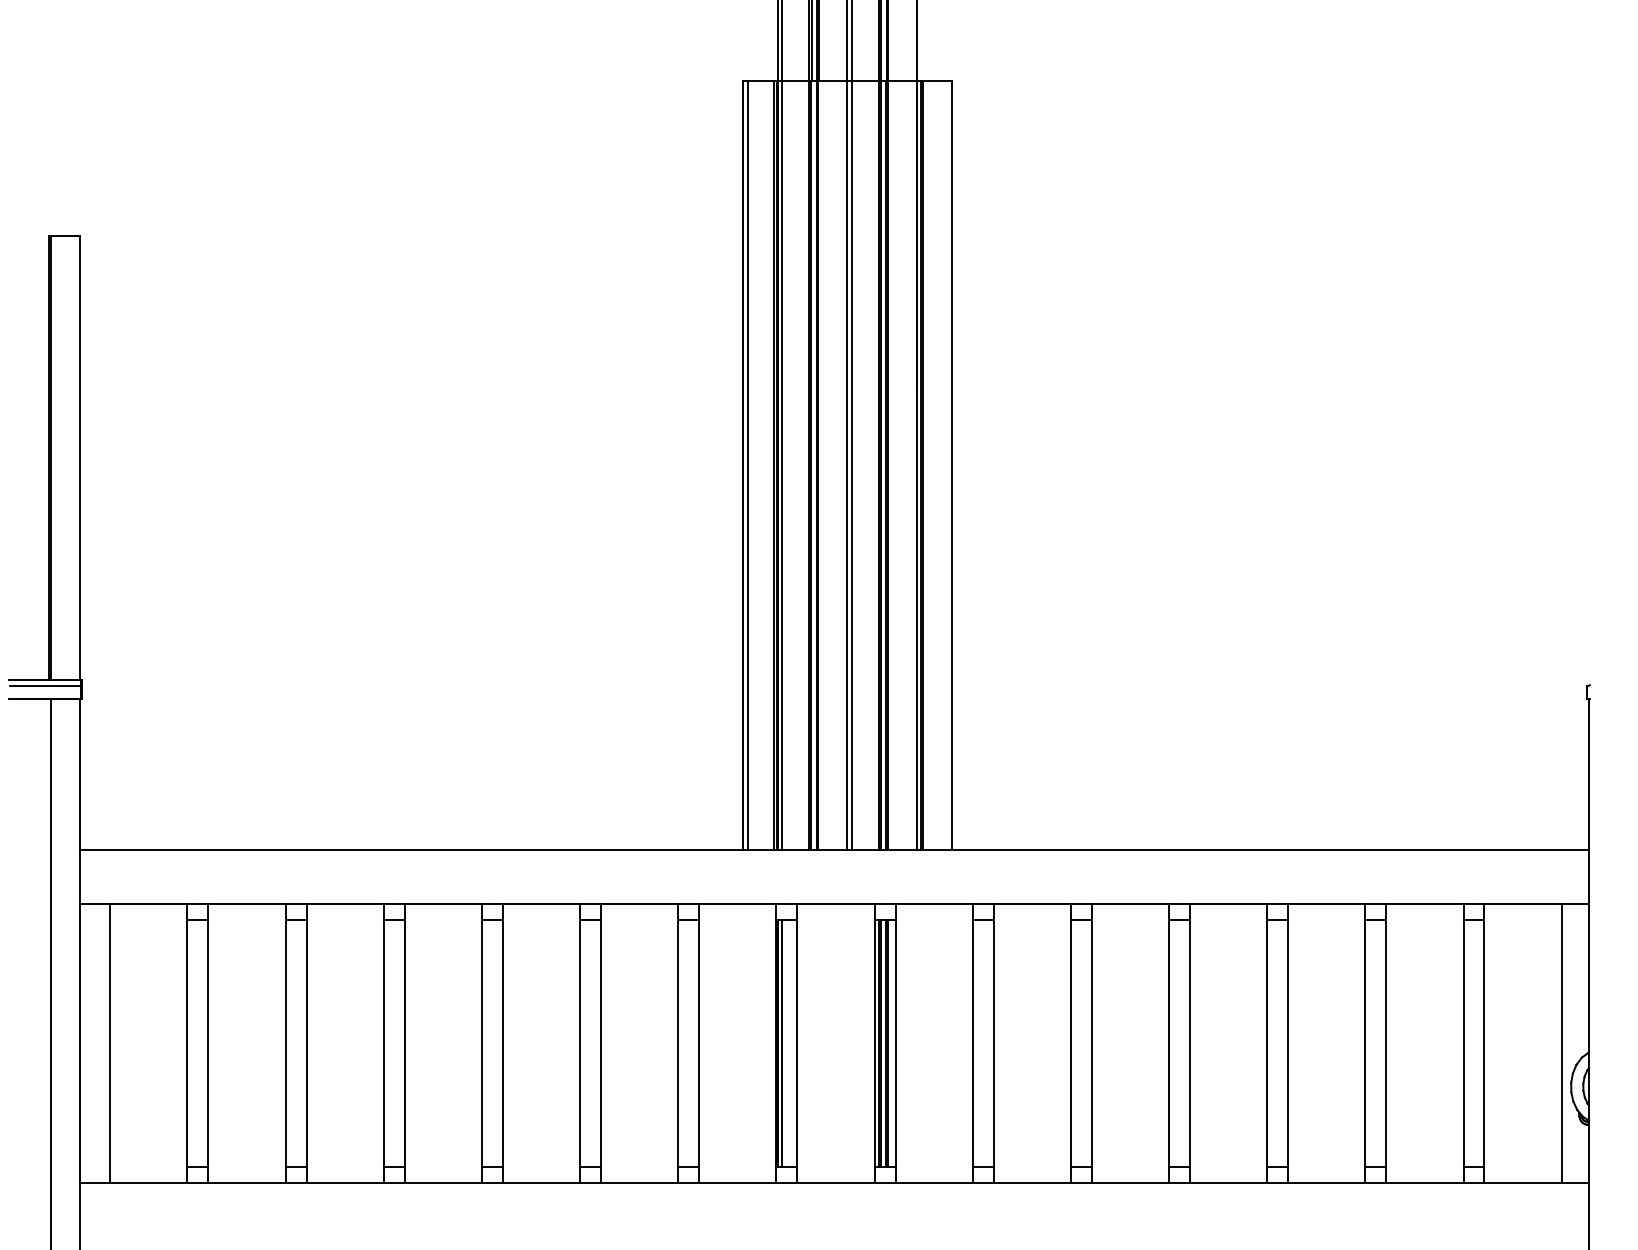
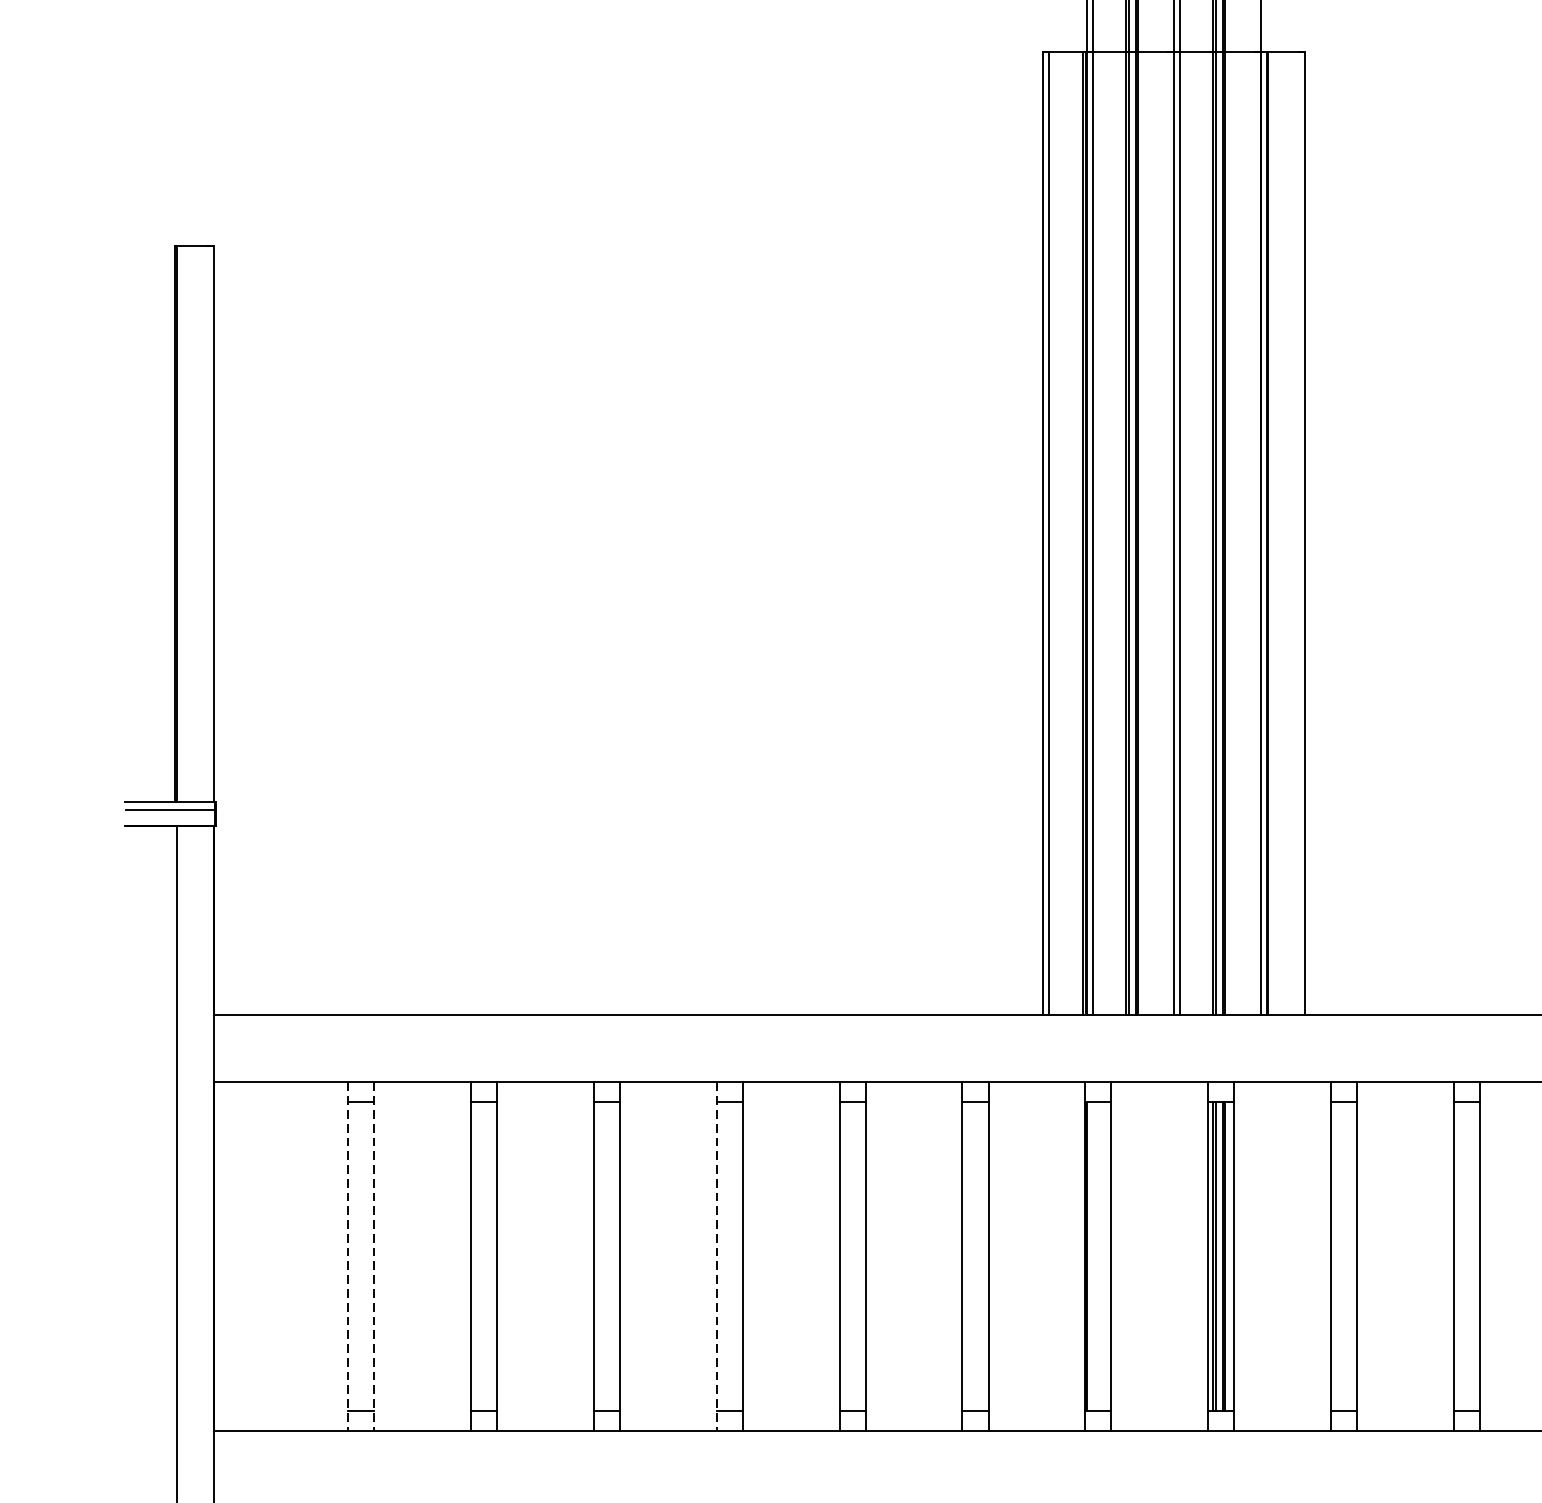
line: (110, 1043) -> (251, 1256), removed
line: (782, 1043) -> (1092, 1256), removed
line: (187, 1044) -> (348, 1257), solid -> dashed
line: (208, 1044) -> (374, 1257), solid -> dashed
line: (481, 1044) -> (716, 1257), solid -> dashed

